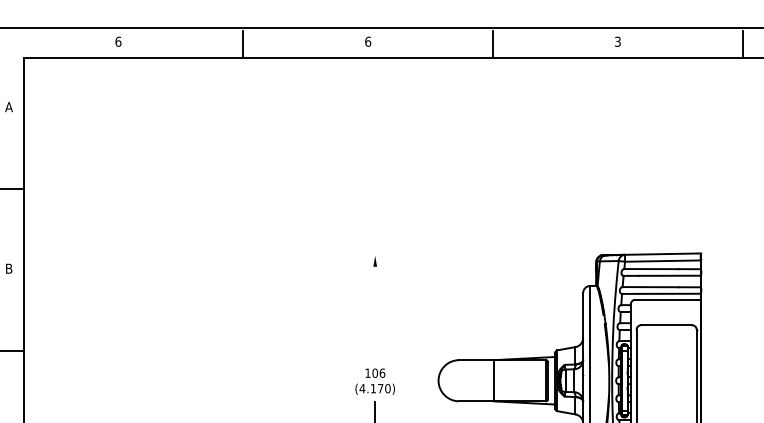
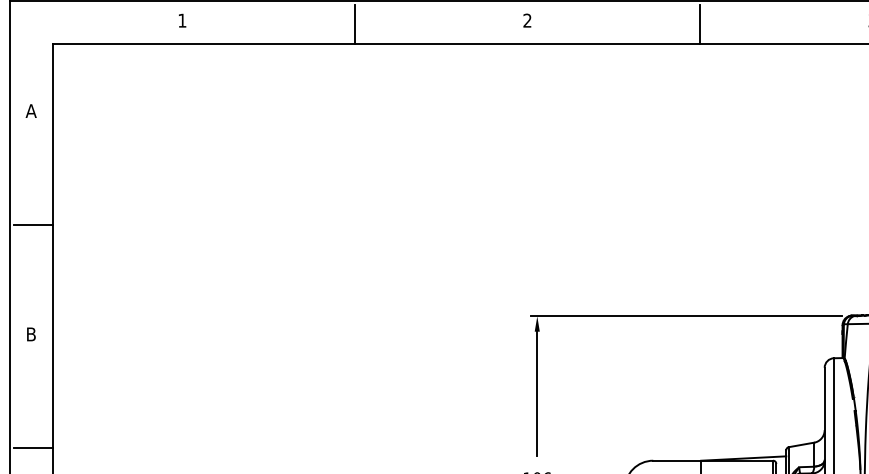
text: (118, 41) -> (182, 20), 6 -> 1
text: (368, 41) -> (527, 20), 6 -> 2
line: (482, 255) -> (685, 316), added
line: (375, 311) -> (537, 393), added

